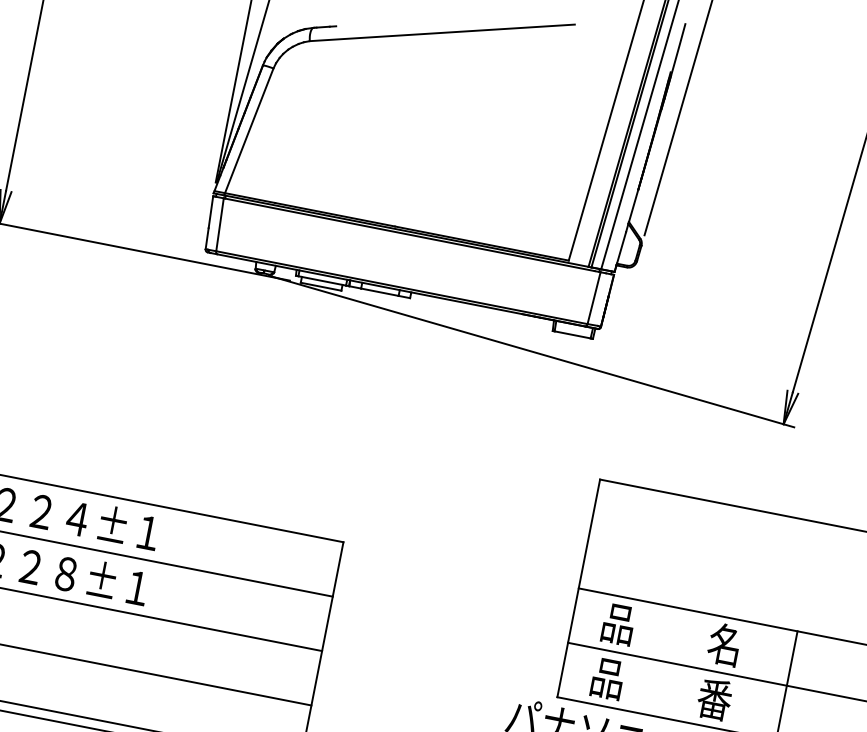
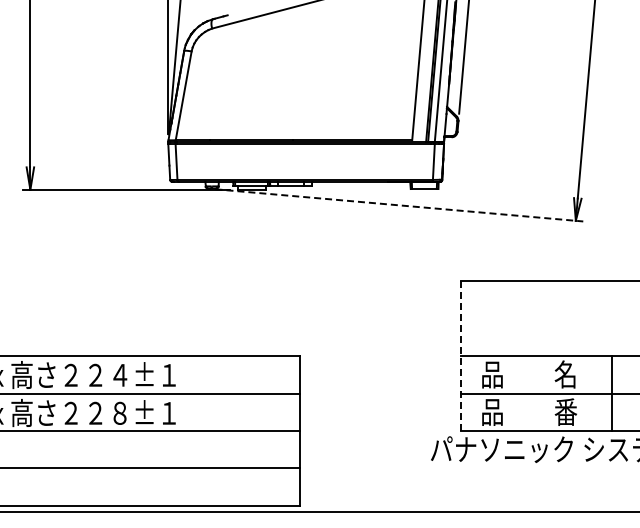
line: (531, 351) -> (399, 205), solid -> dashed
line: (578, 588) -> (461, 356), solid -> dashed

